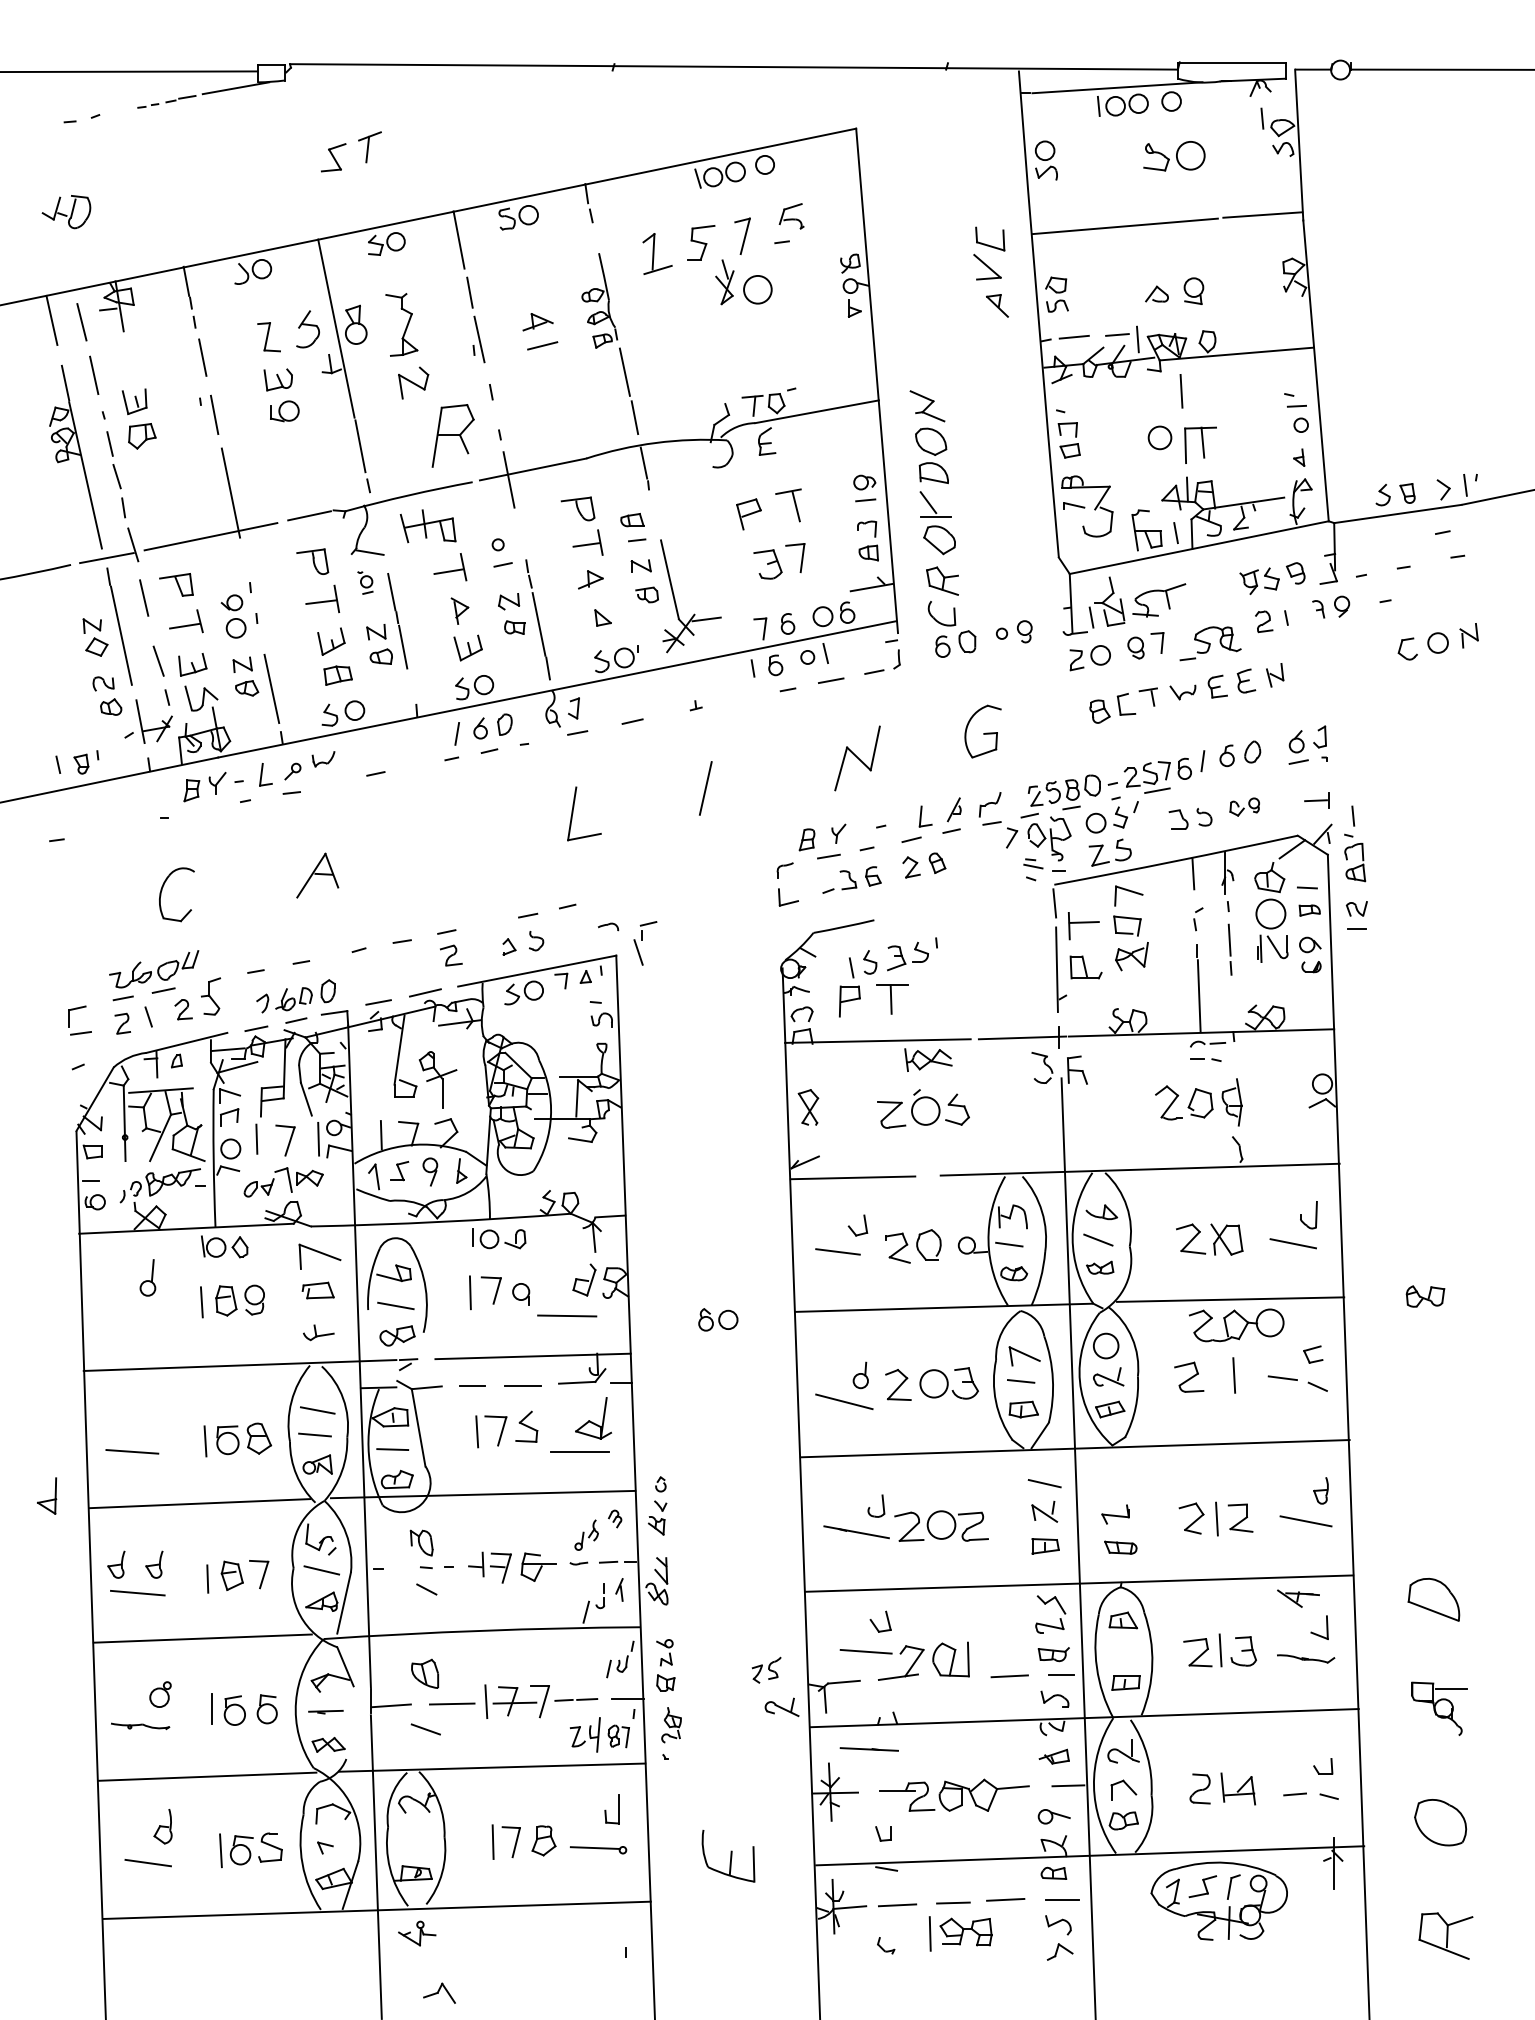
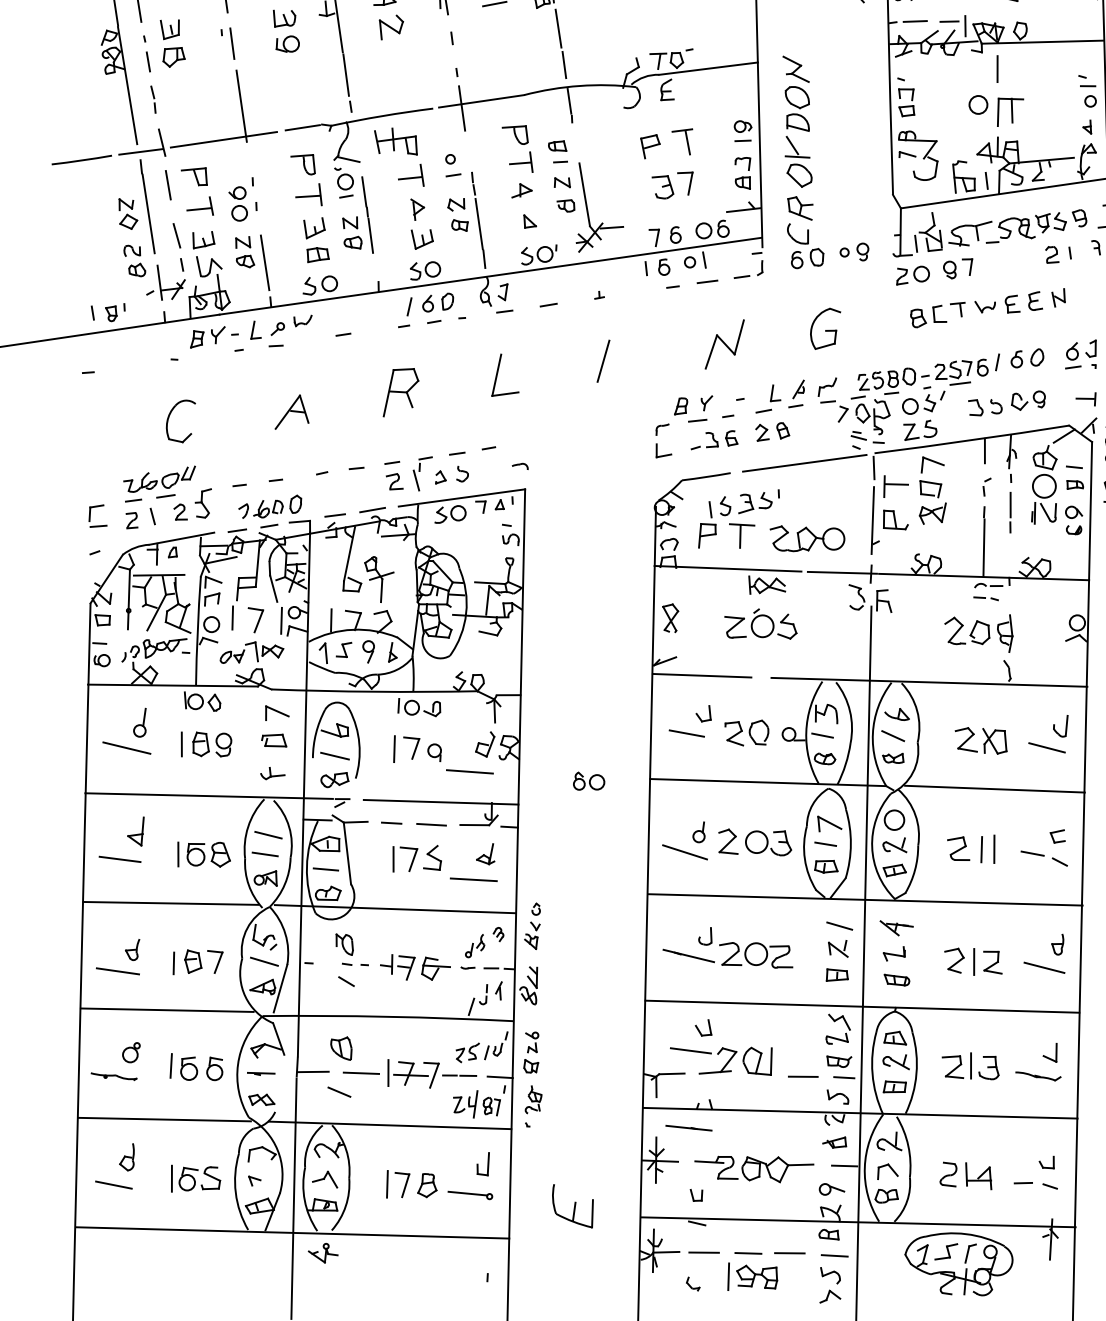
part: (452, 435) -> (400, 392), moved
part: (118, 491) -> (152, 99), size x0.62
part: (365, 582) -> (343, 183), size x1.67
part: (1210, 643) -> (1011, 231), moved
part: (1244, 806) -> (1028, 400), size x1.43
line: (966, 902) -> (804, 463), added
part: (645, 943) -> (422, 473), moved
part: (319, 1256) -> (276, 713), size x0.71
line: (132, 1310) -> (126, 747), added
part: (1236, 1325) -> (807, 539), moved
line: (1217, 1376) -> (981, 849), added
part: (593, 1417) -> (486, 853), size x0.62
part: (47, 1495) -> (136, 830), moved
part: (116, 1564) -> (102, 947), removed
part: (1298, 1598) -> (896, 928), moved
part: (766, 1669) -> (467, 1052), moved
part: (781, 1707) -> (895, 1061), moved
part: (439, 1992) -> (325, 1178), moved

